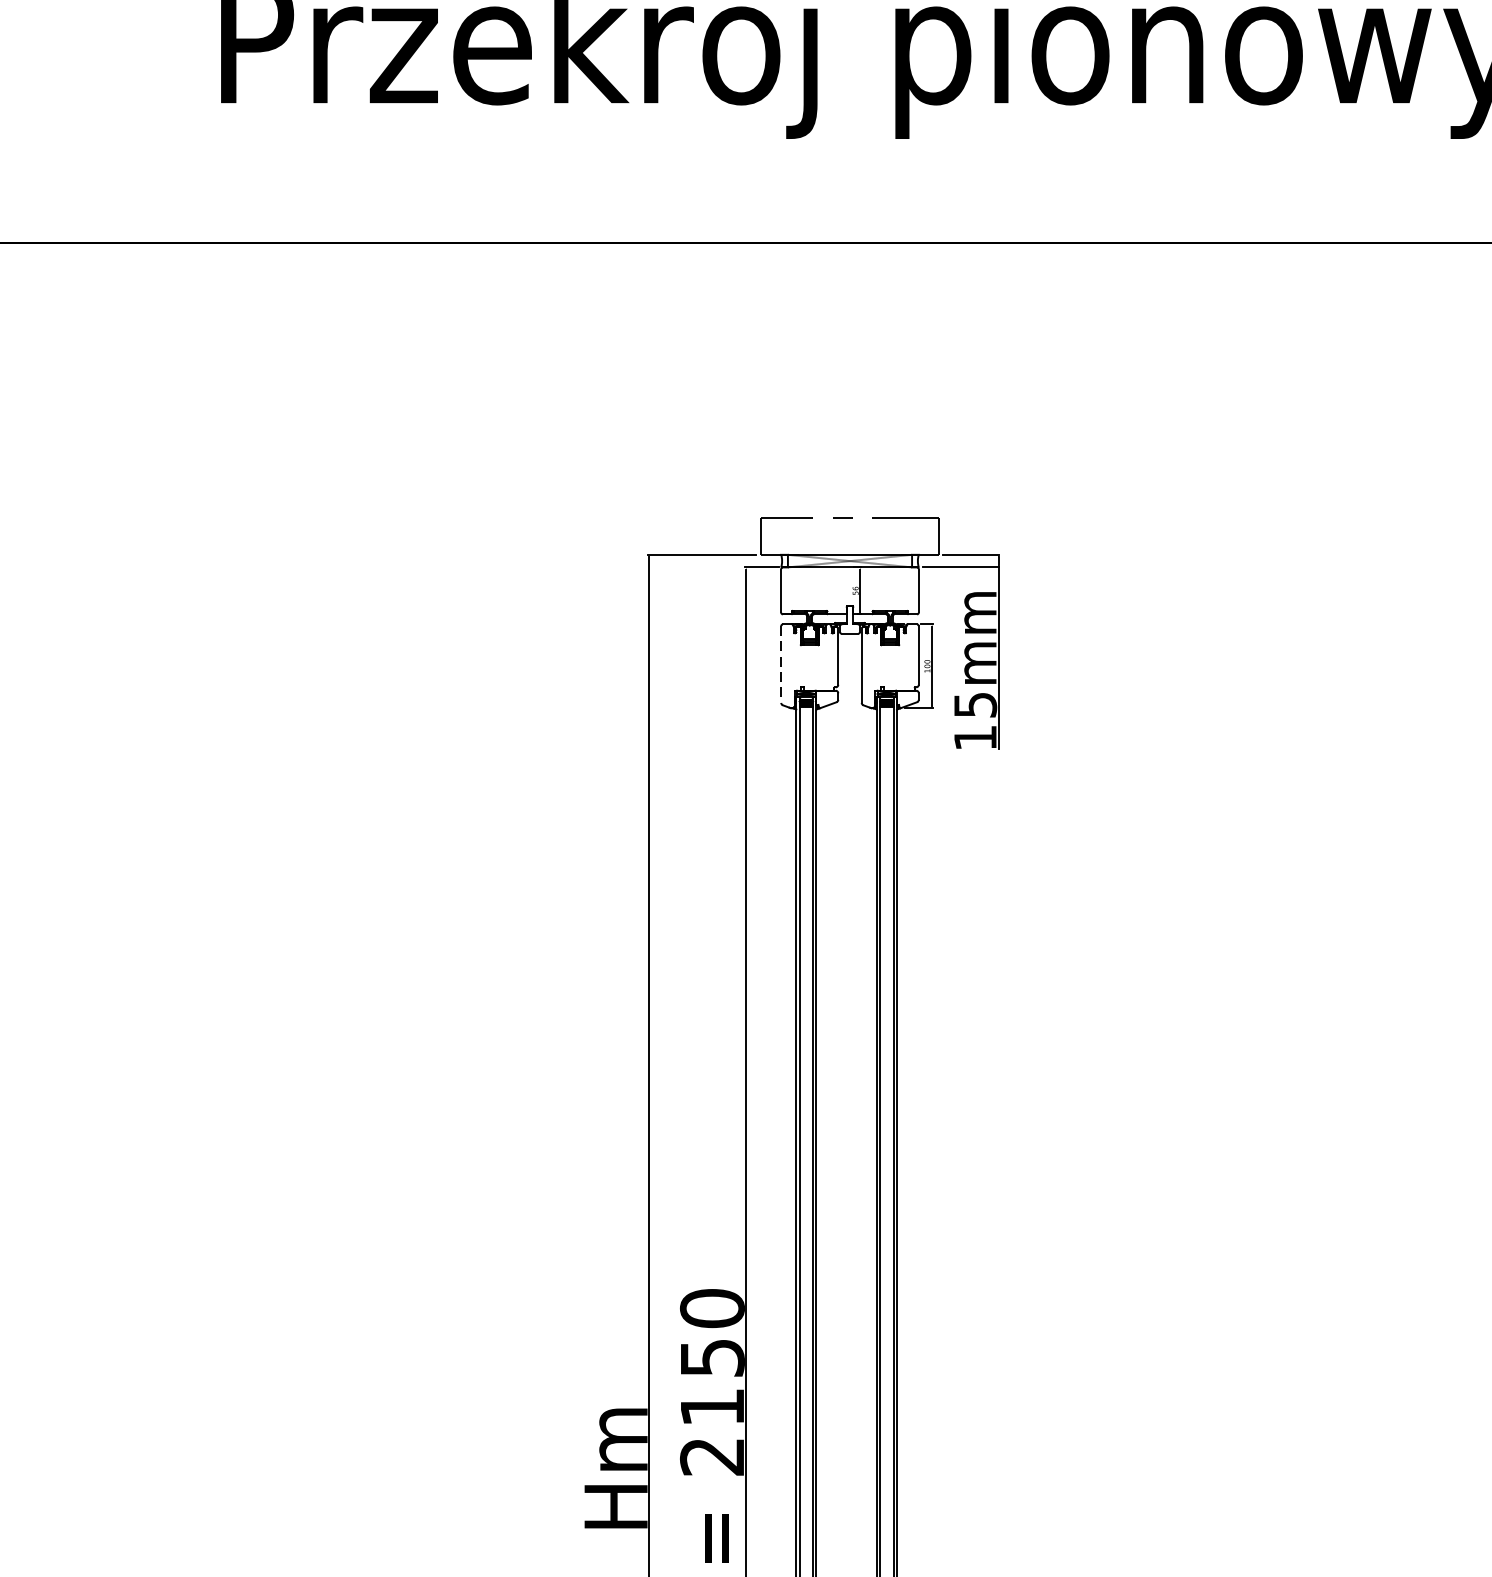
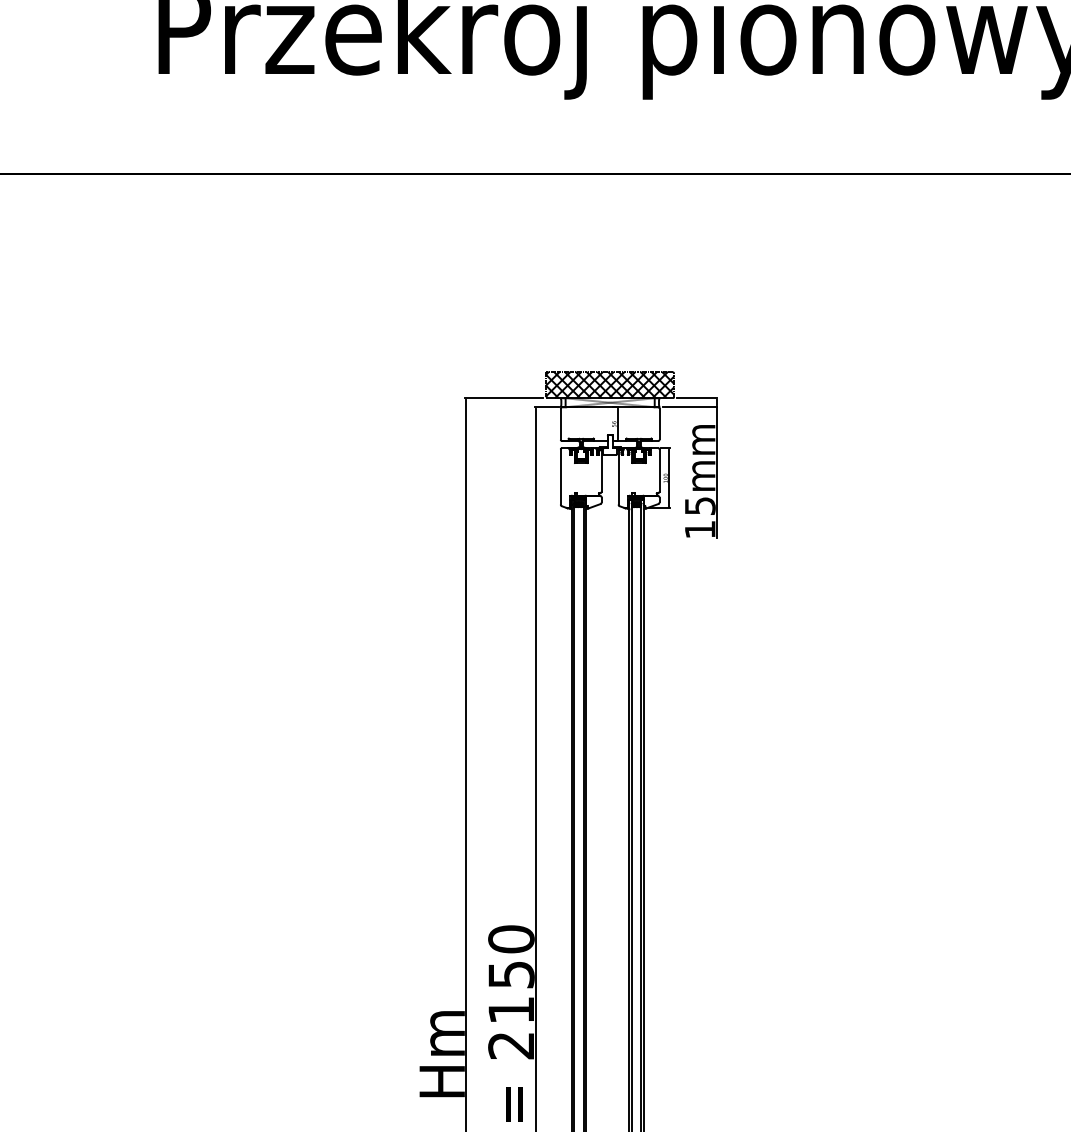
hatch: (849, 535) -> (609, 384), added
line: (780, 665) -> (560, 477), dashed -> solid

